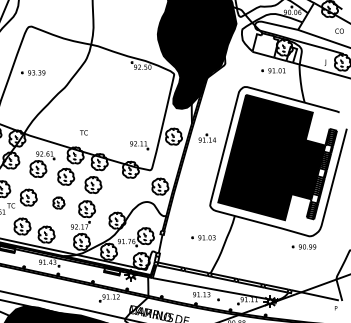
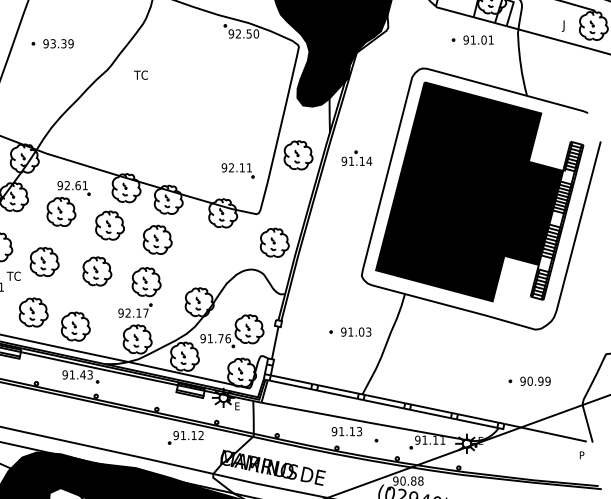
text: (83, 132) -> (140, 74), moved
part: (58, 202) -> (96, 270), size x1.43
part: (303, 246) -> (528, 380), moved

